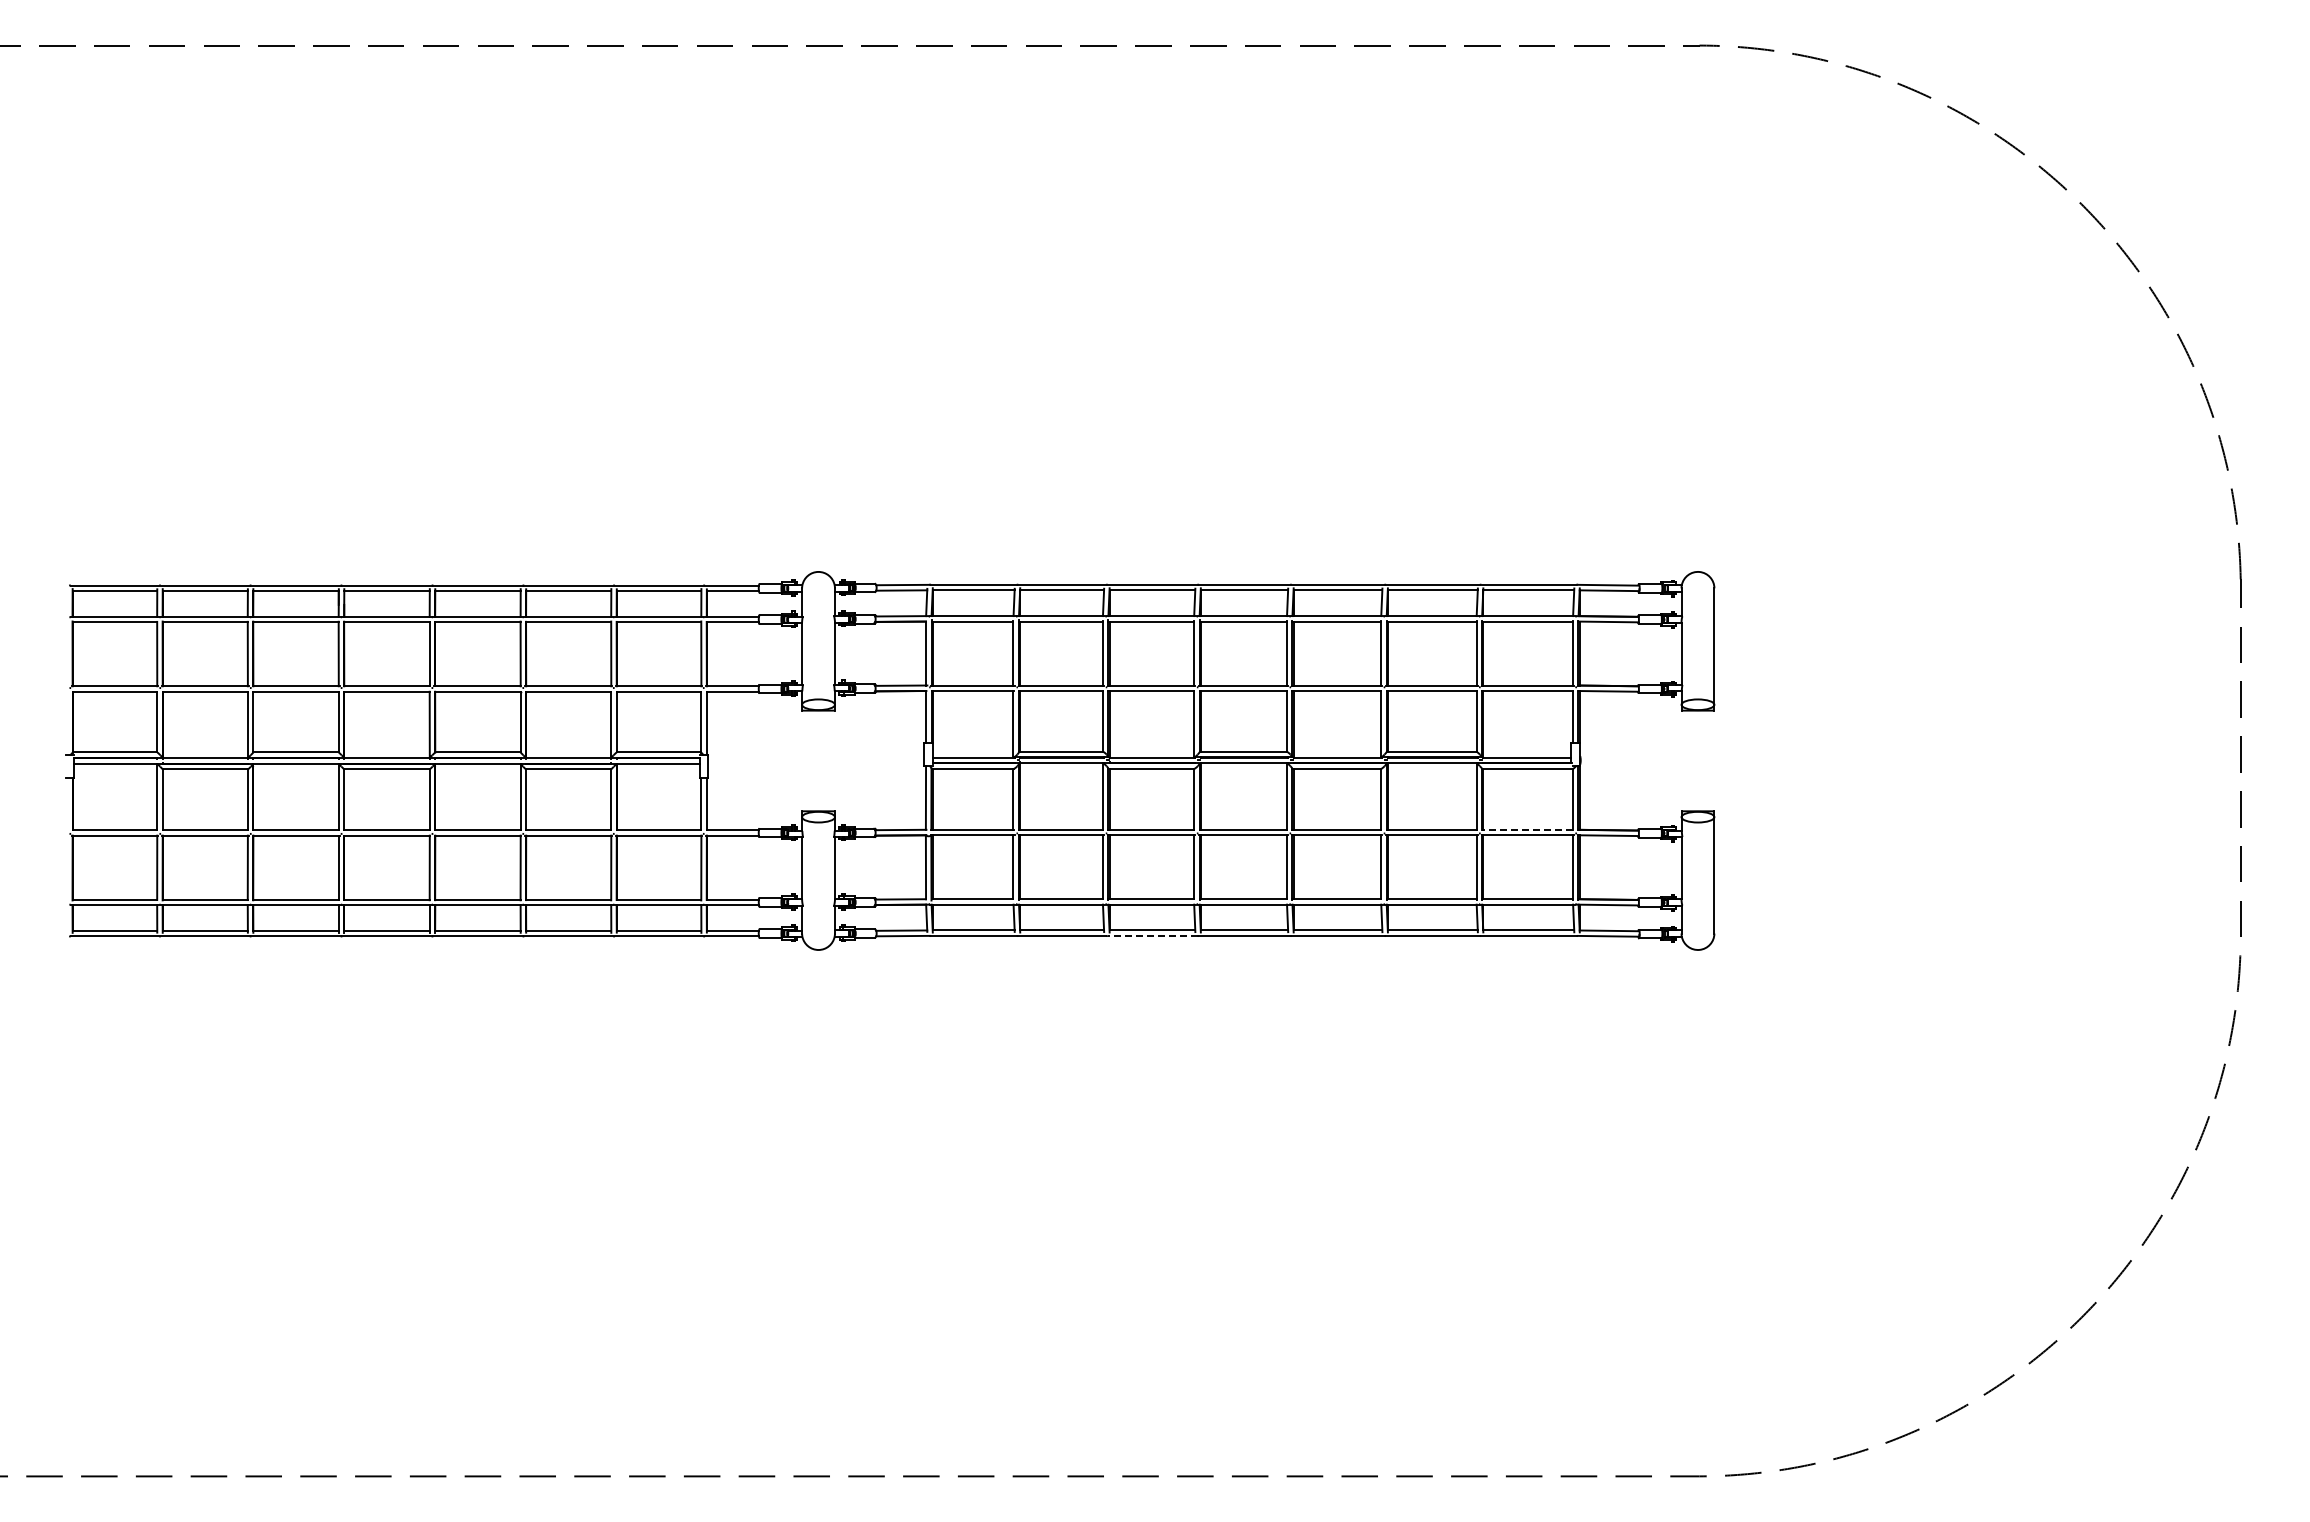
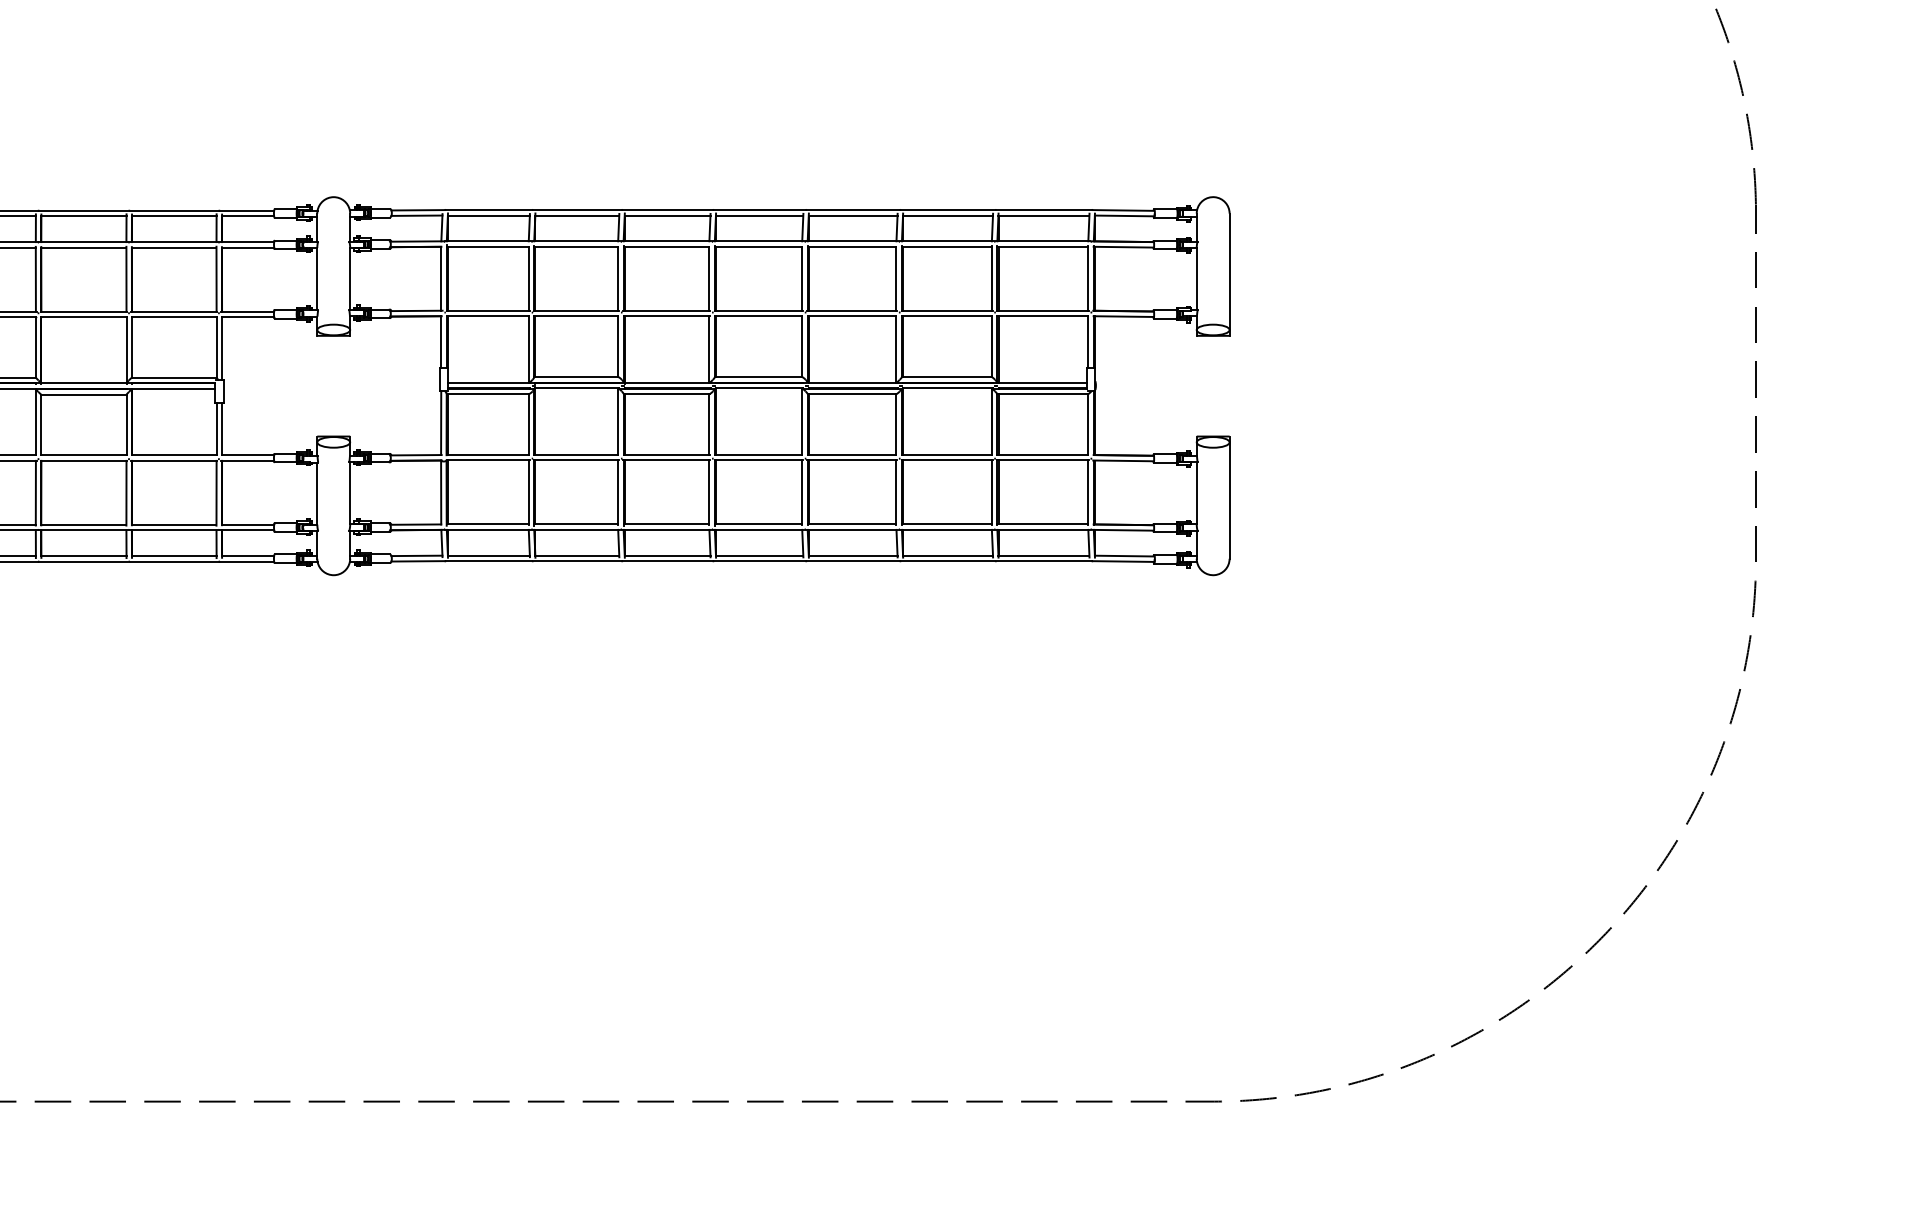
line: (1527, 829) -> (1042, 454), dashed -> solid
line: (1152, 935) -> (667, 560), dashed -> solid

